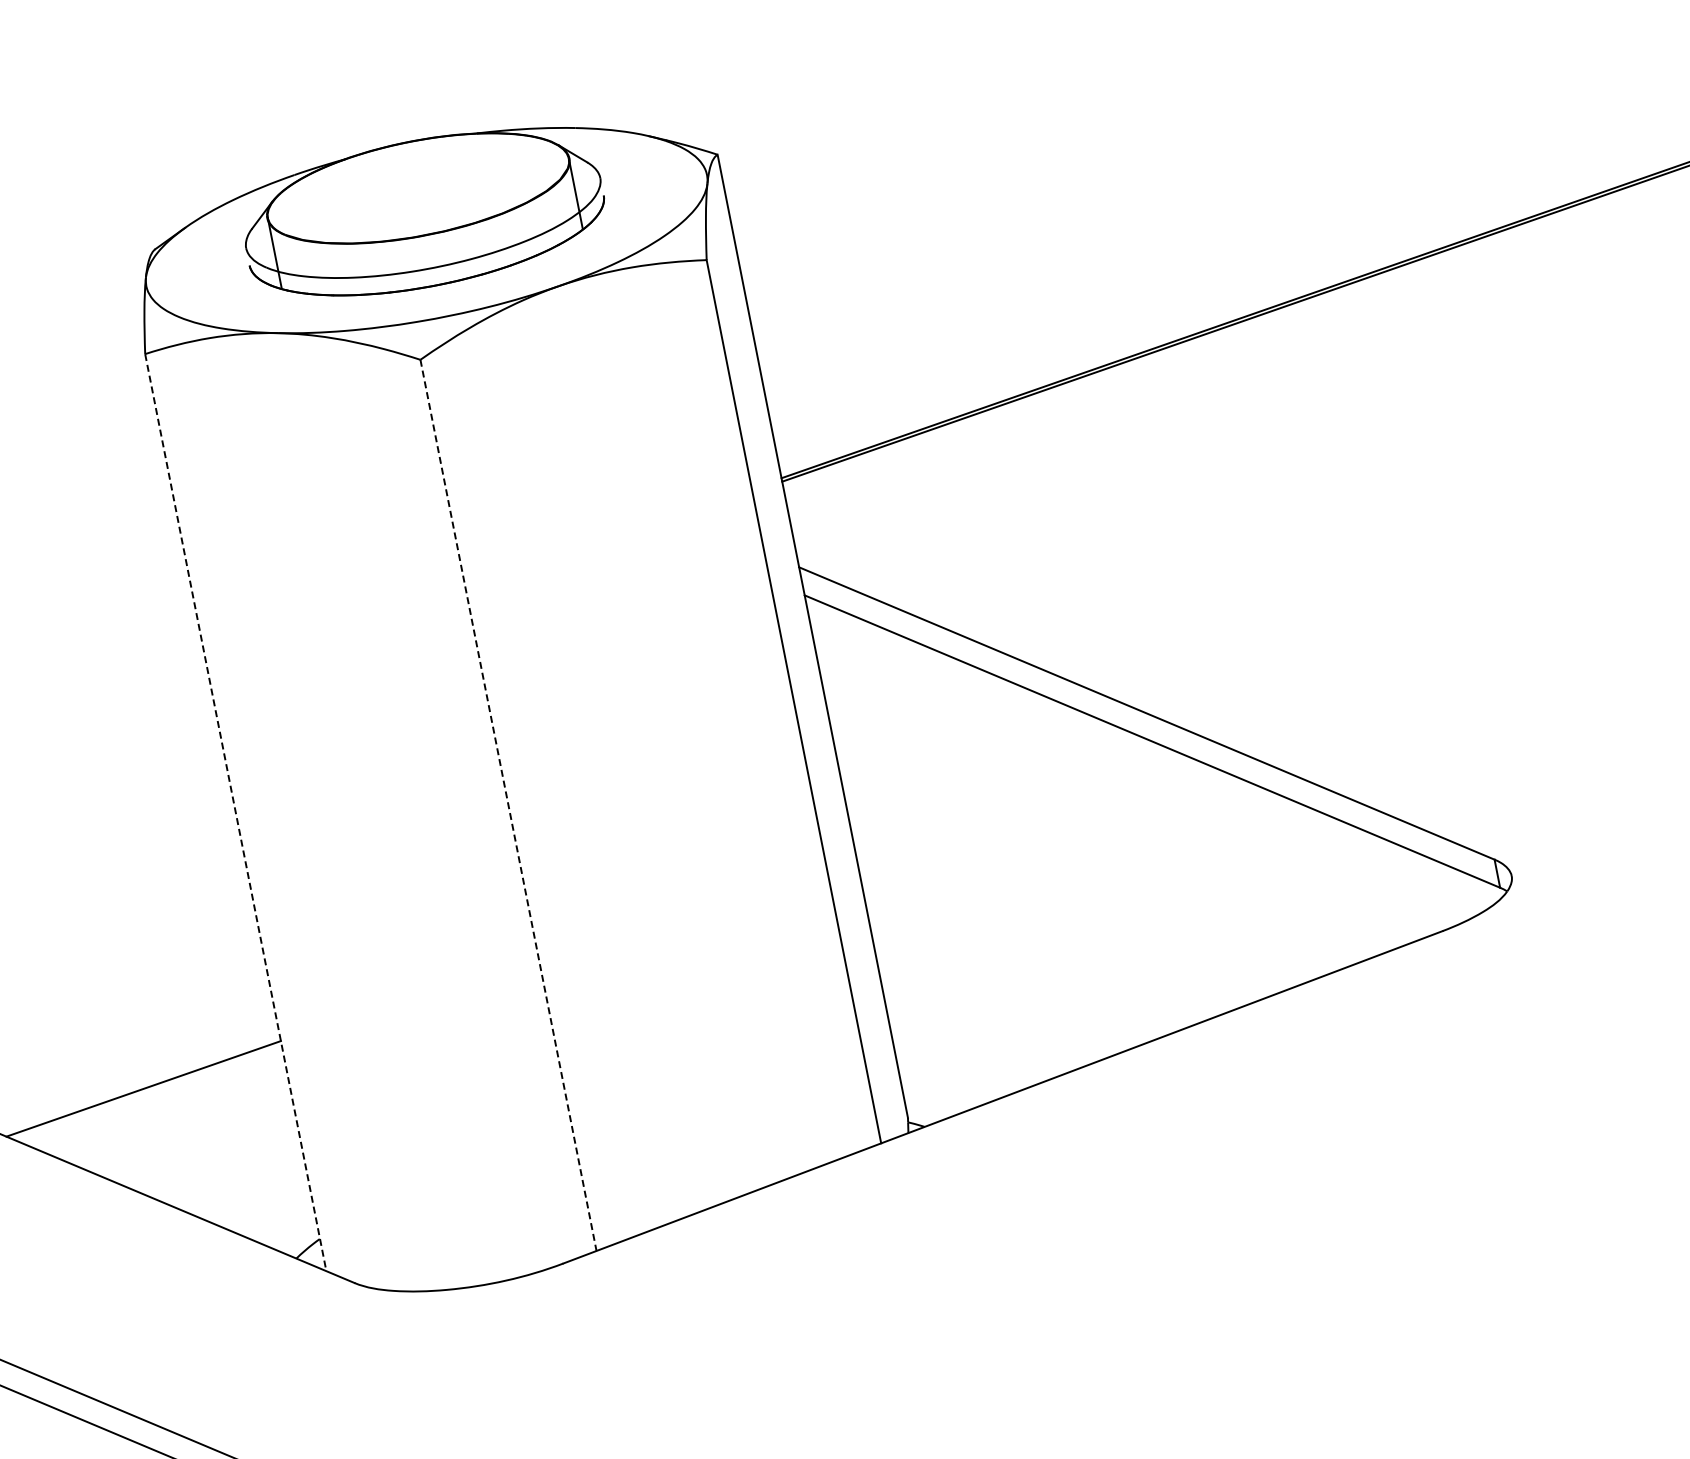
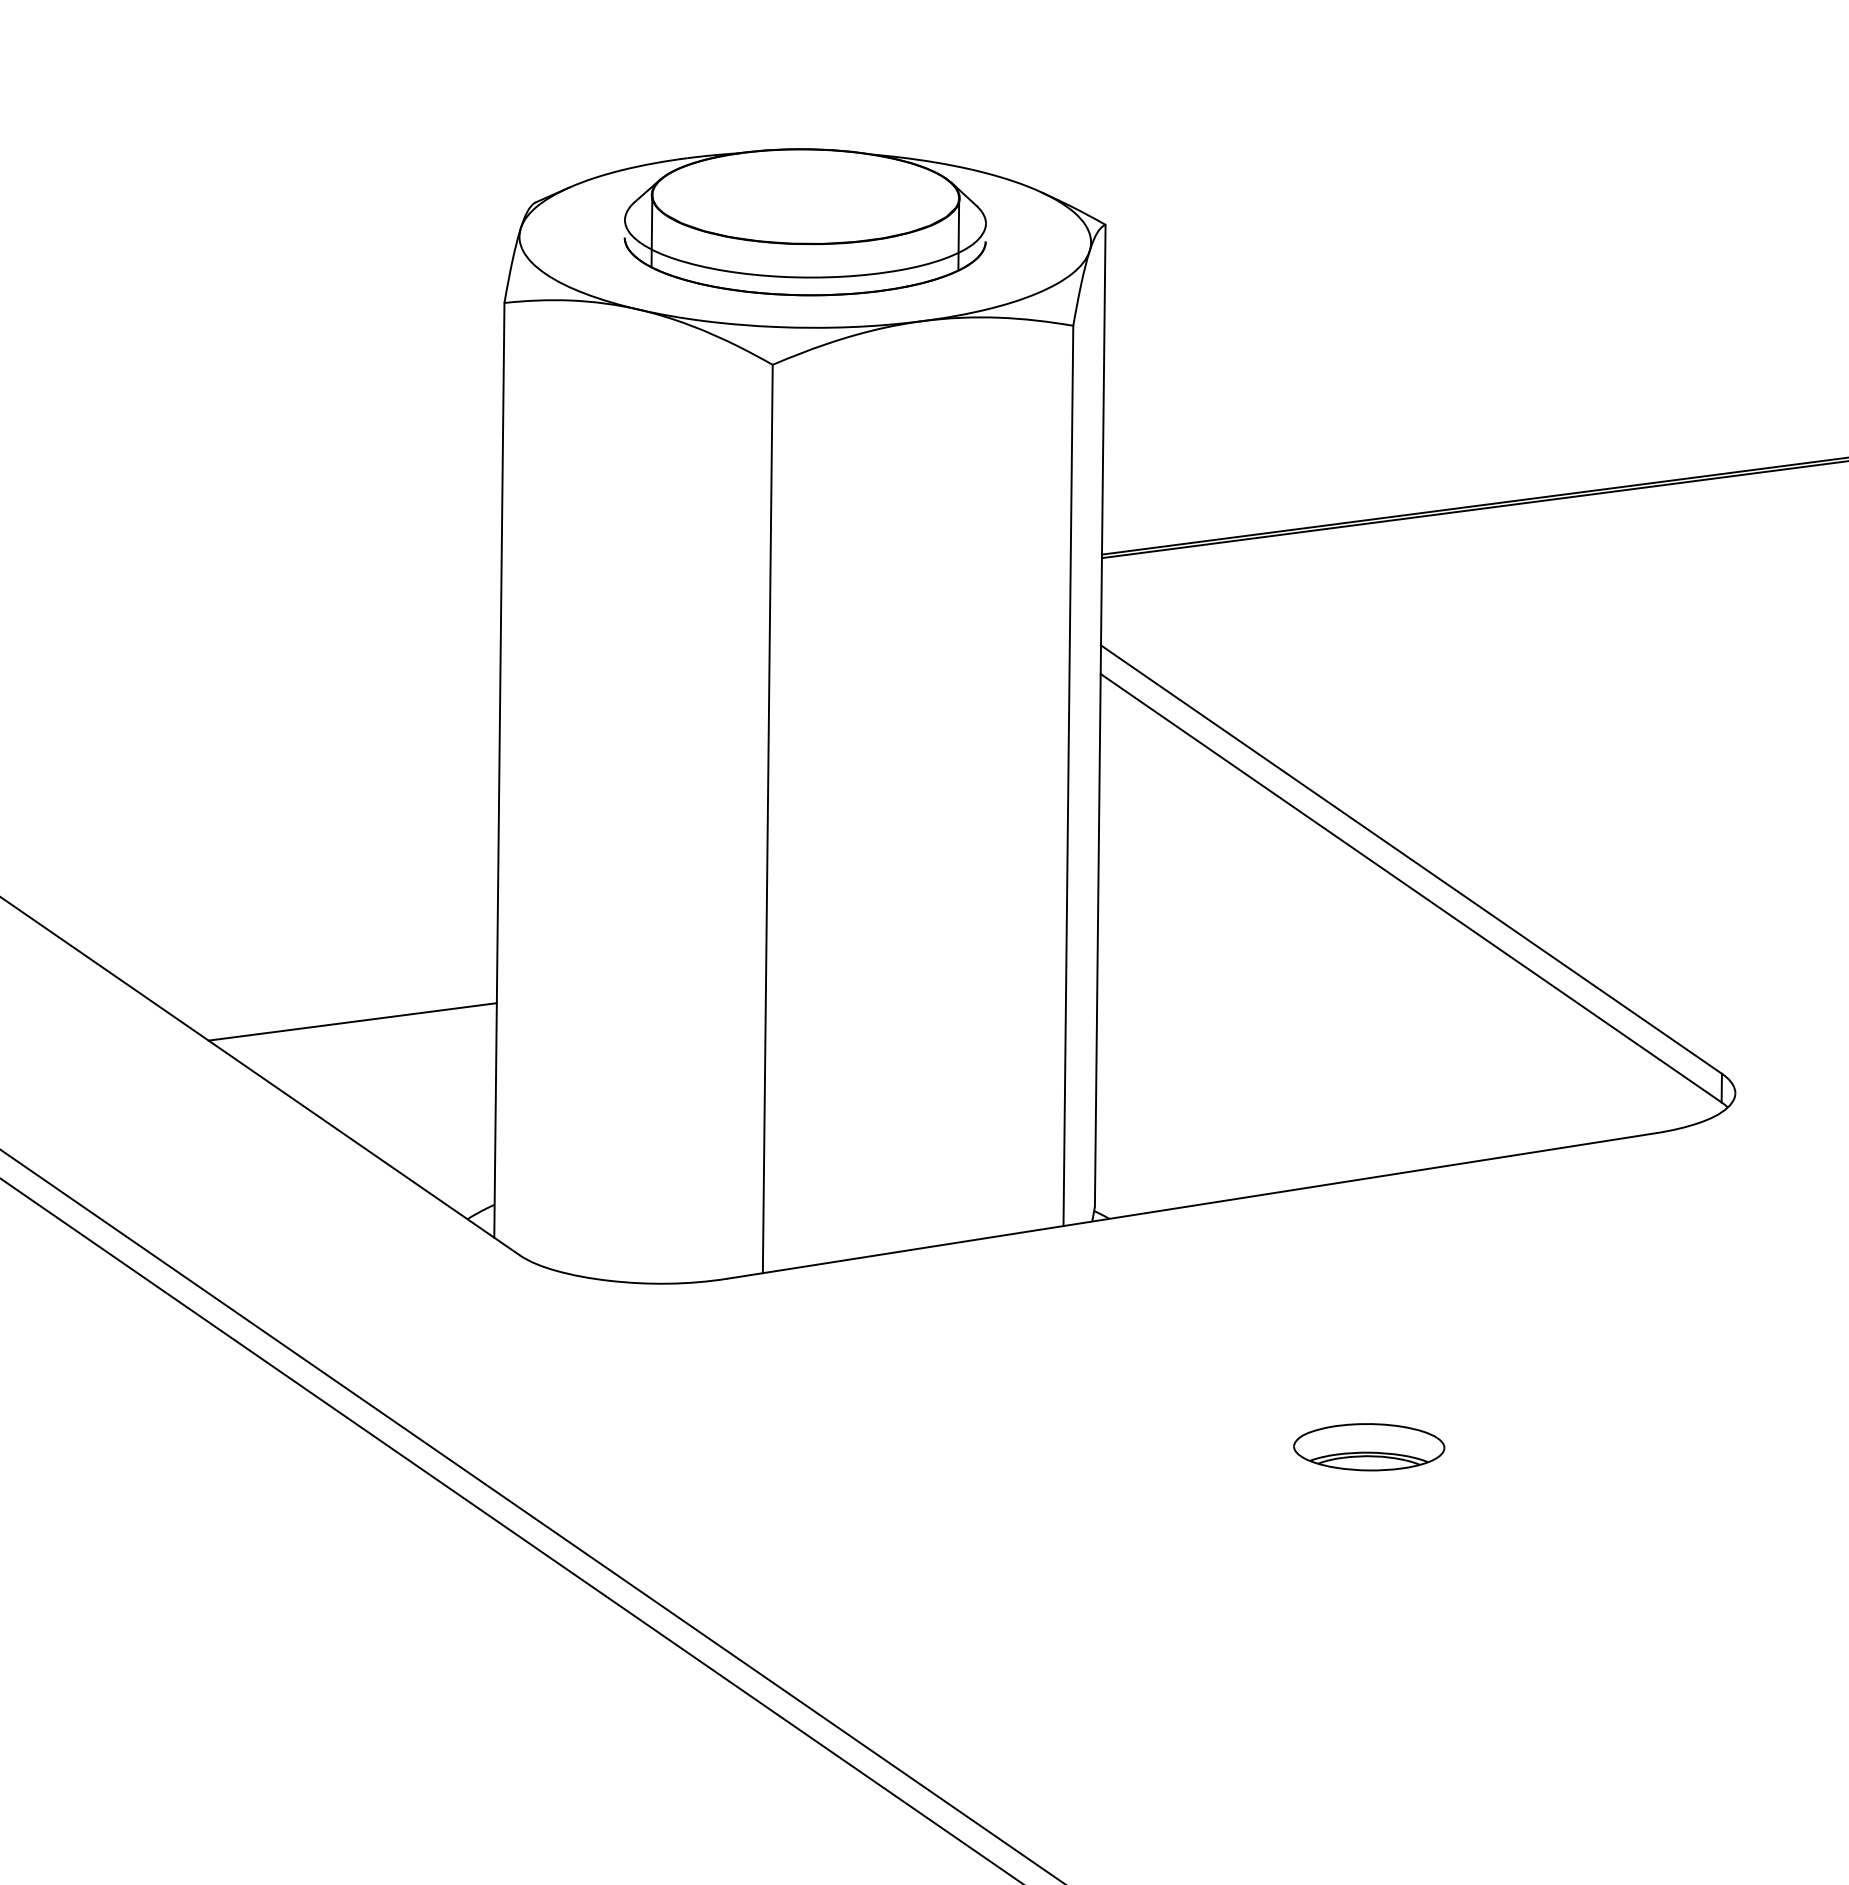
line: (508, 805) -> (767, 819), dashed -> solid
line: (235, 812) -> (499, 770), dashed -> solid
part: (1226, 1297) -> (1369, 1447), added

